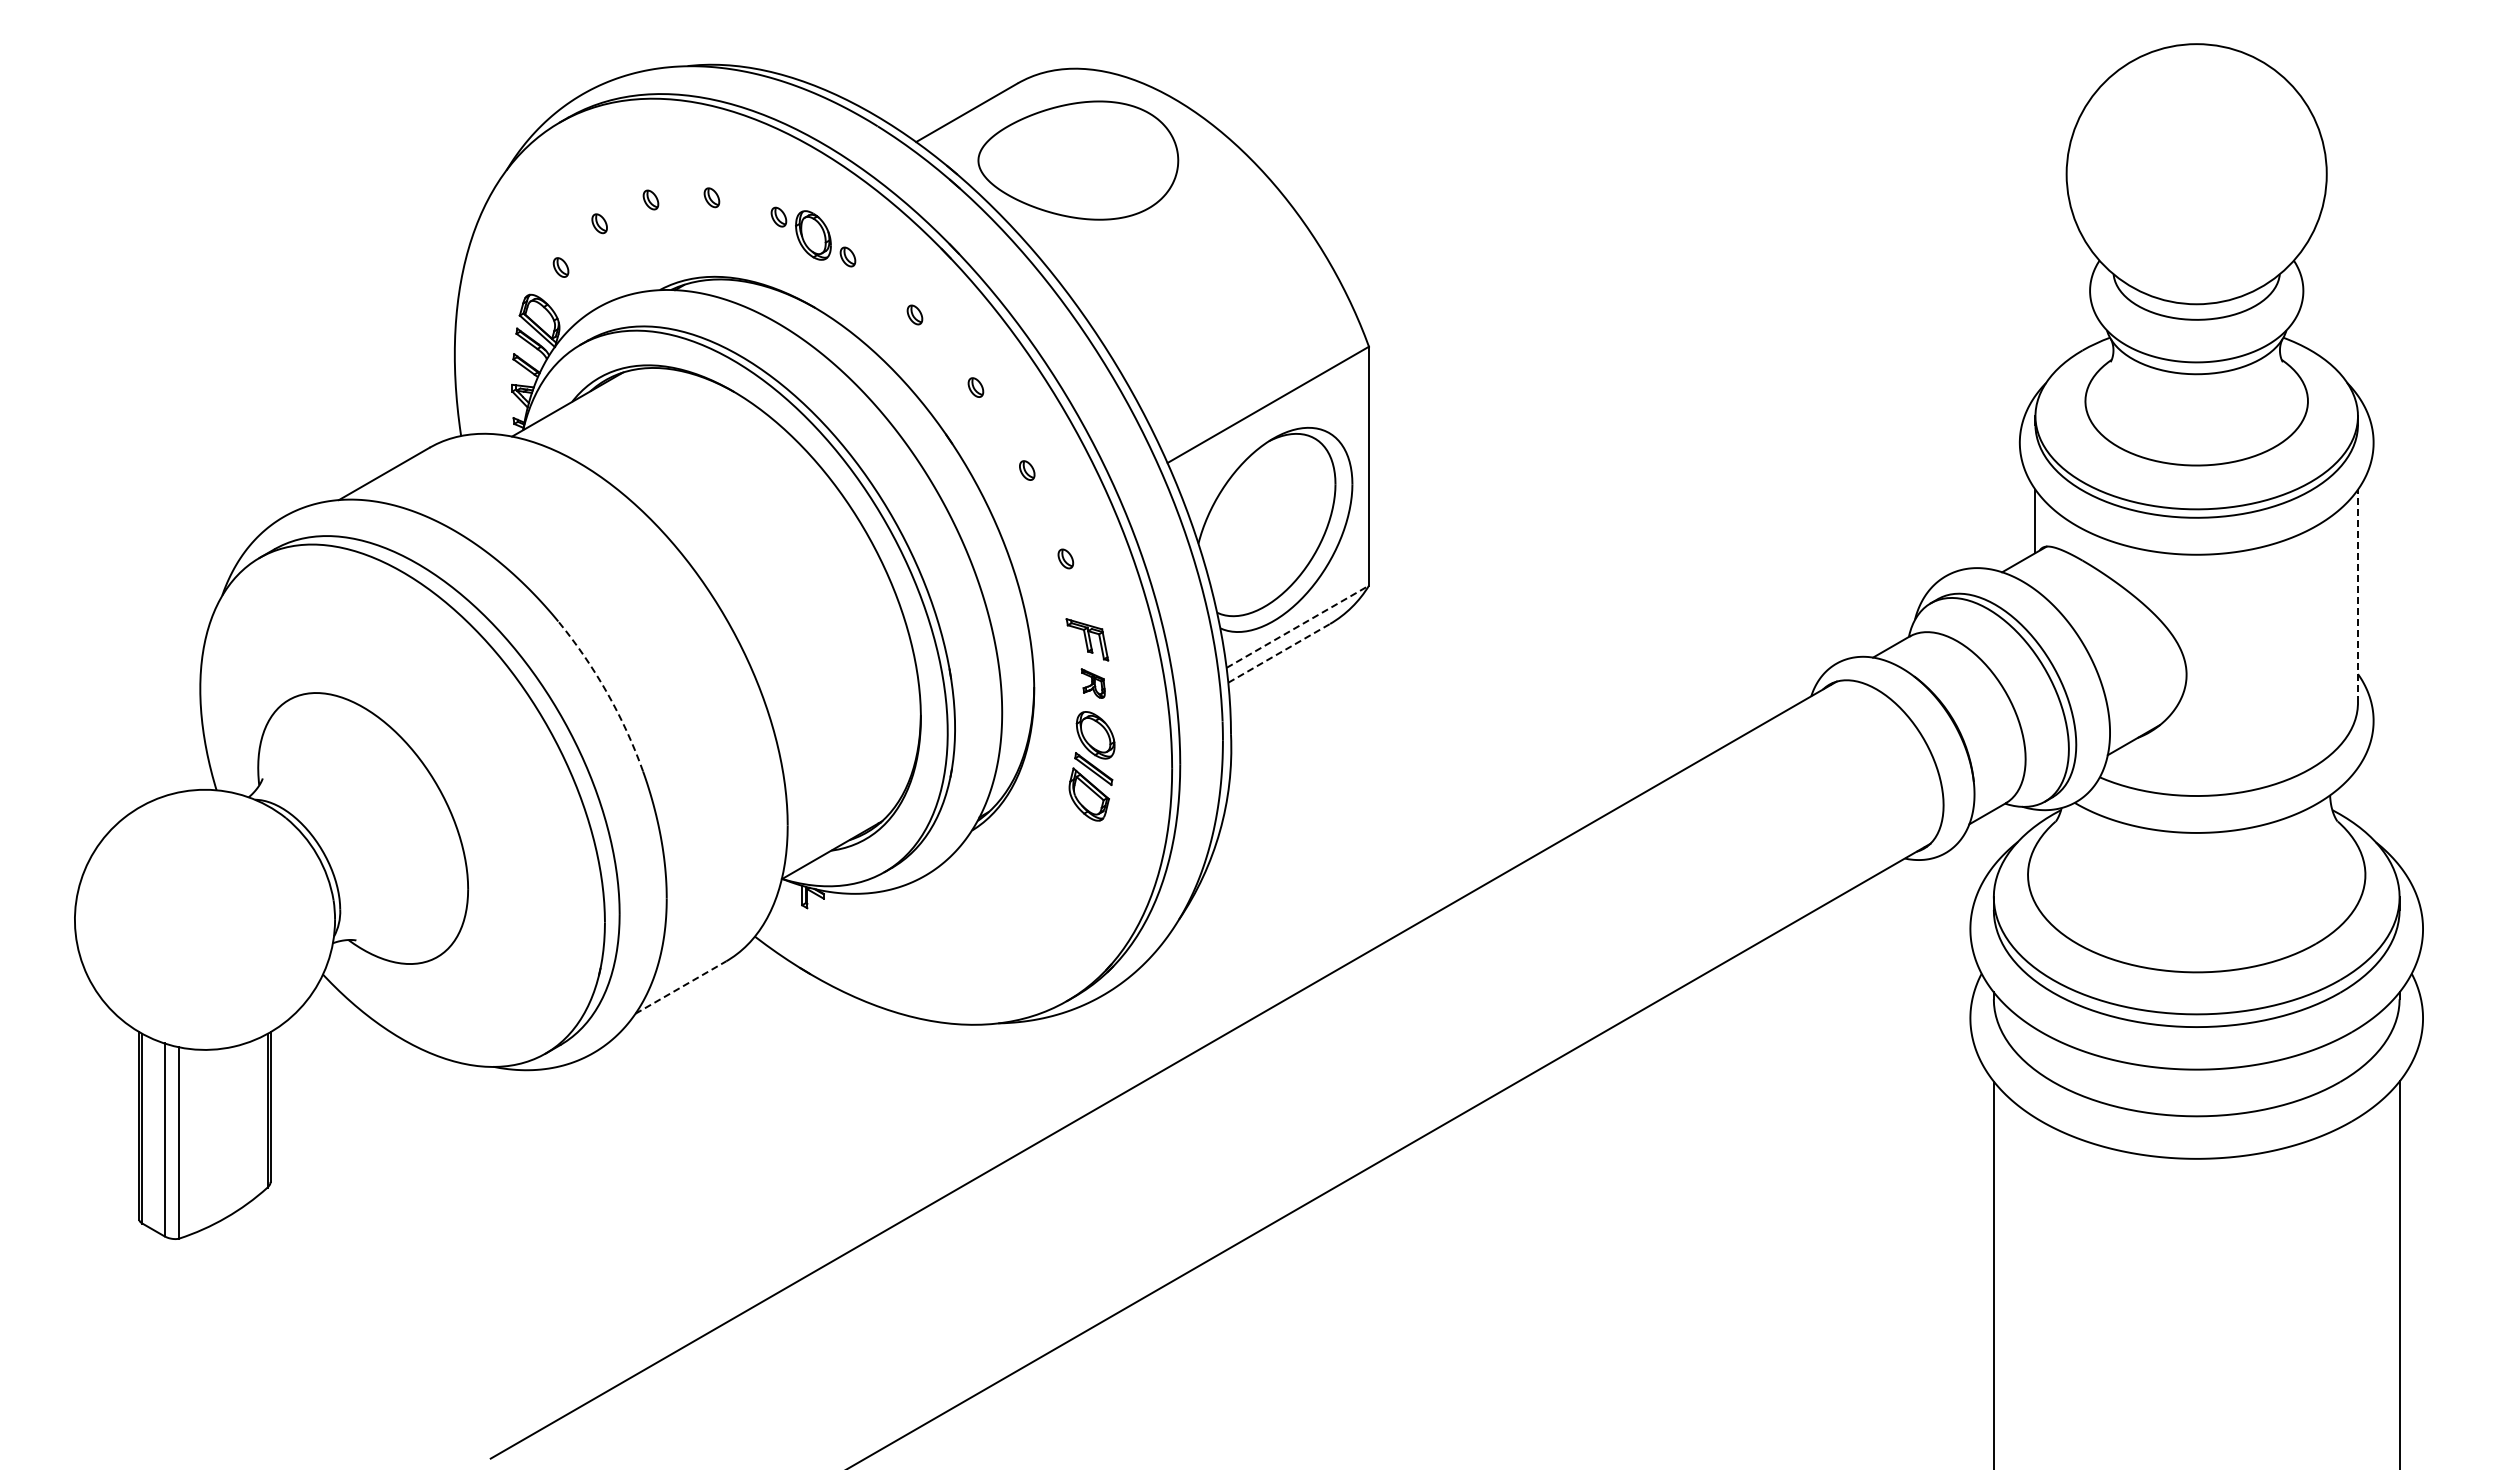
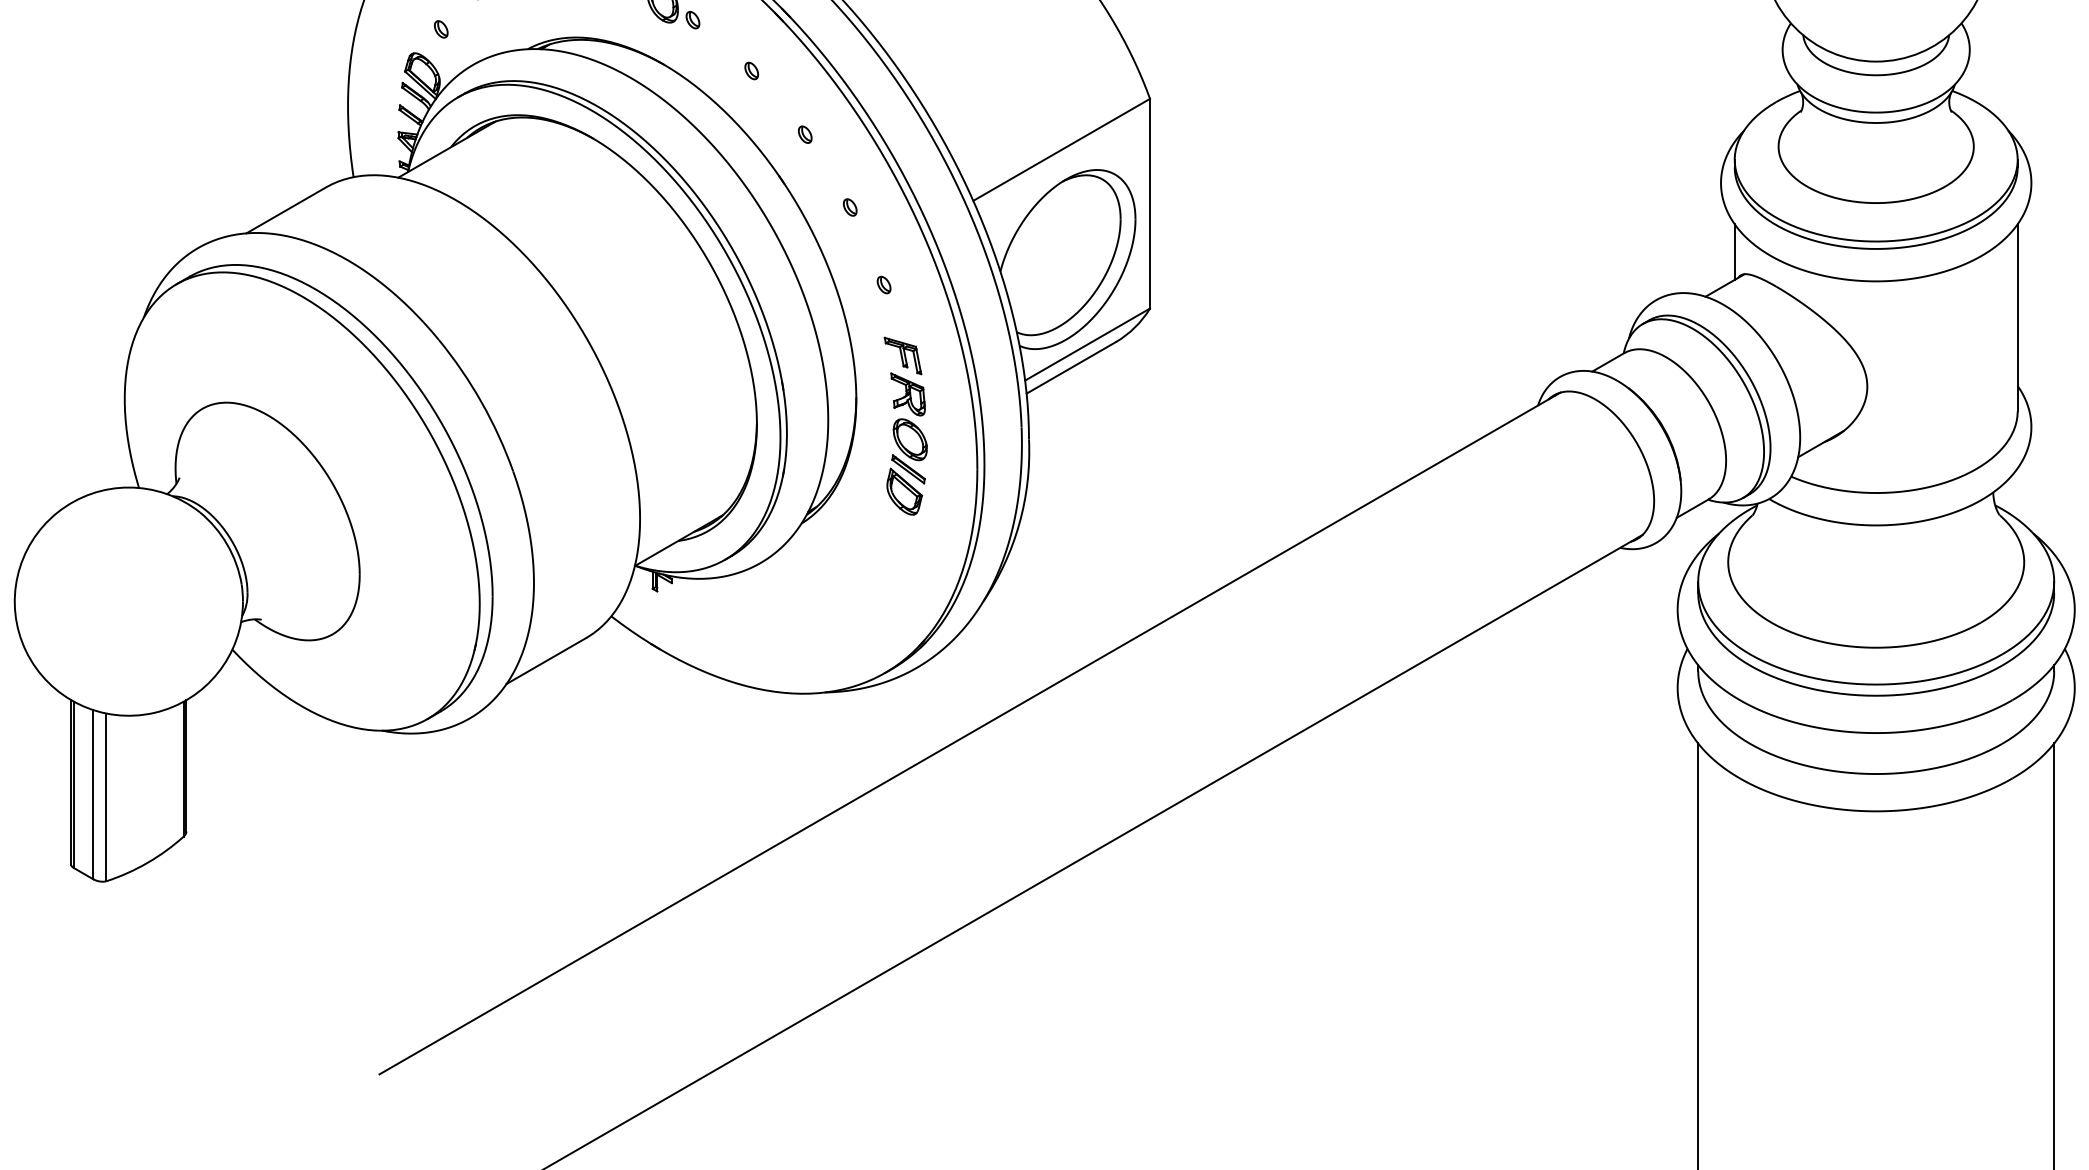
line: (2358, 596) -> (2018, 317), dashed -> solid
line: (1298, 626) -> (1088, 344), dashed -> solid
line: (1279, 653) -> (1071, 367), dashed -> solid
part: (1093, 683) -> (908, 394), size x1.67
arc: (607, 692) -> (481, 402), dashed -> solid
line: (681, 987) -> (546, 661), dashed -> solid

